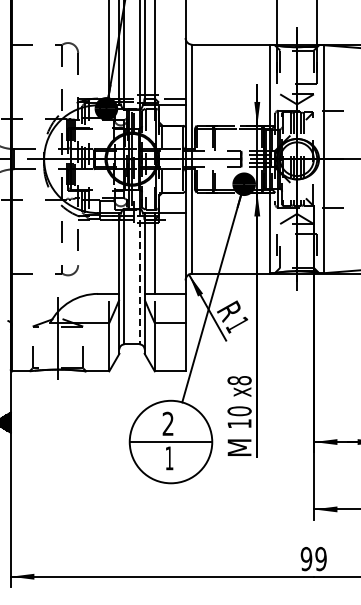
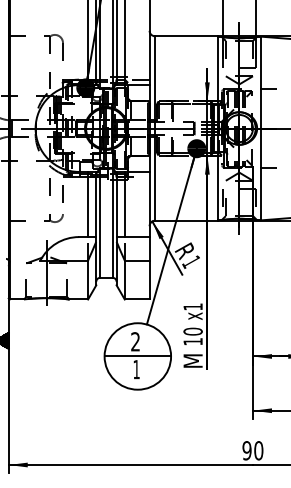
line: (109, 253) -> (88, 204), added
line: (139, 276) -> (112, 223), dashed -> solid
text: (239, 380) -> (193, 306), x8 -> x1
text: (320, 559) -> (258, 451), 99 -> 90

